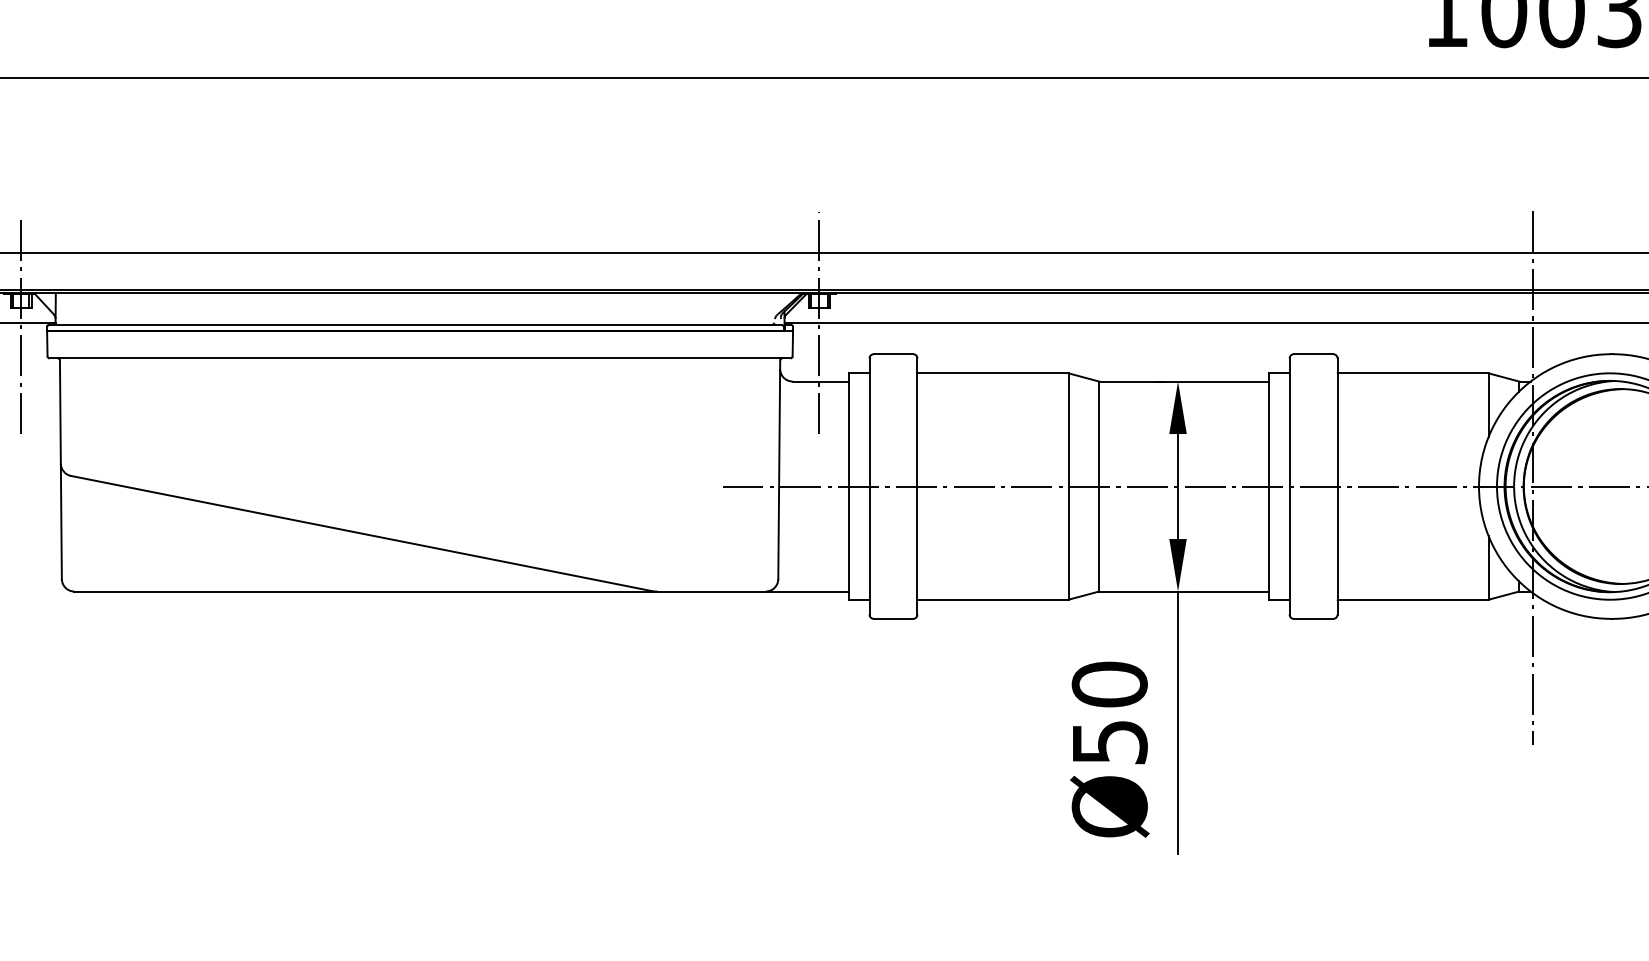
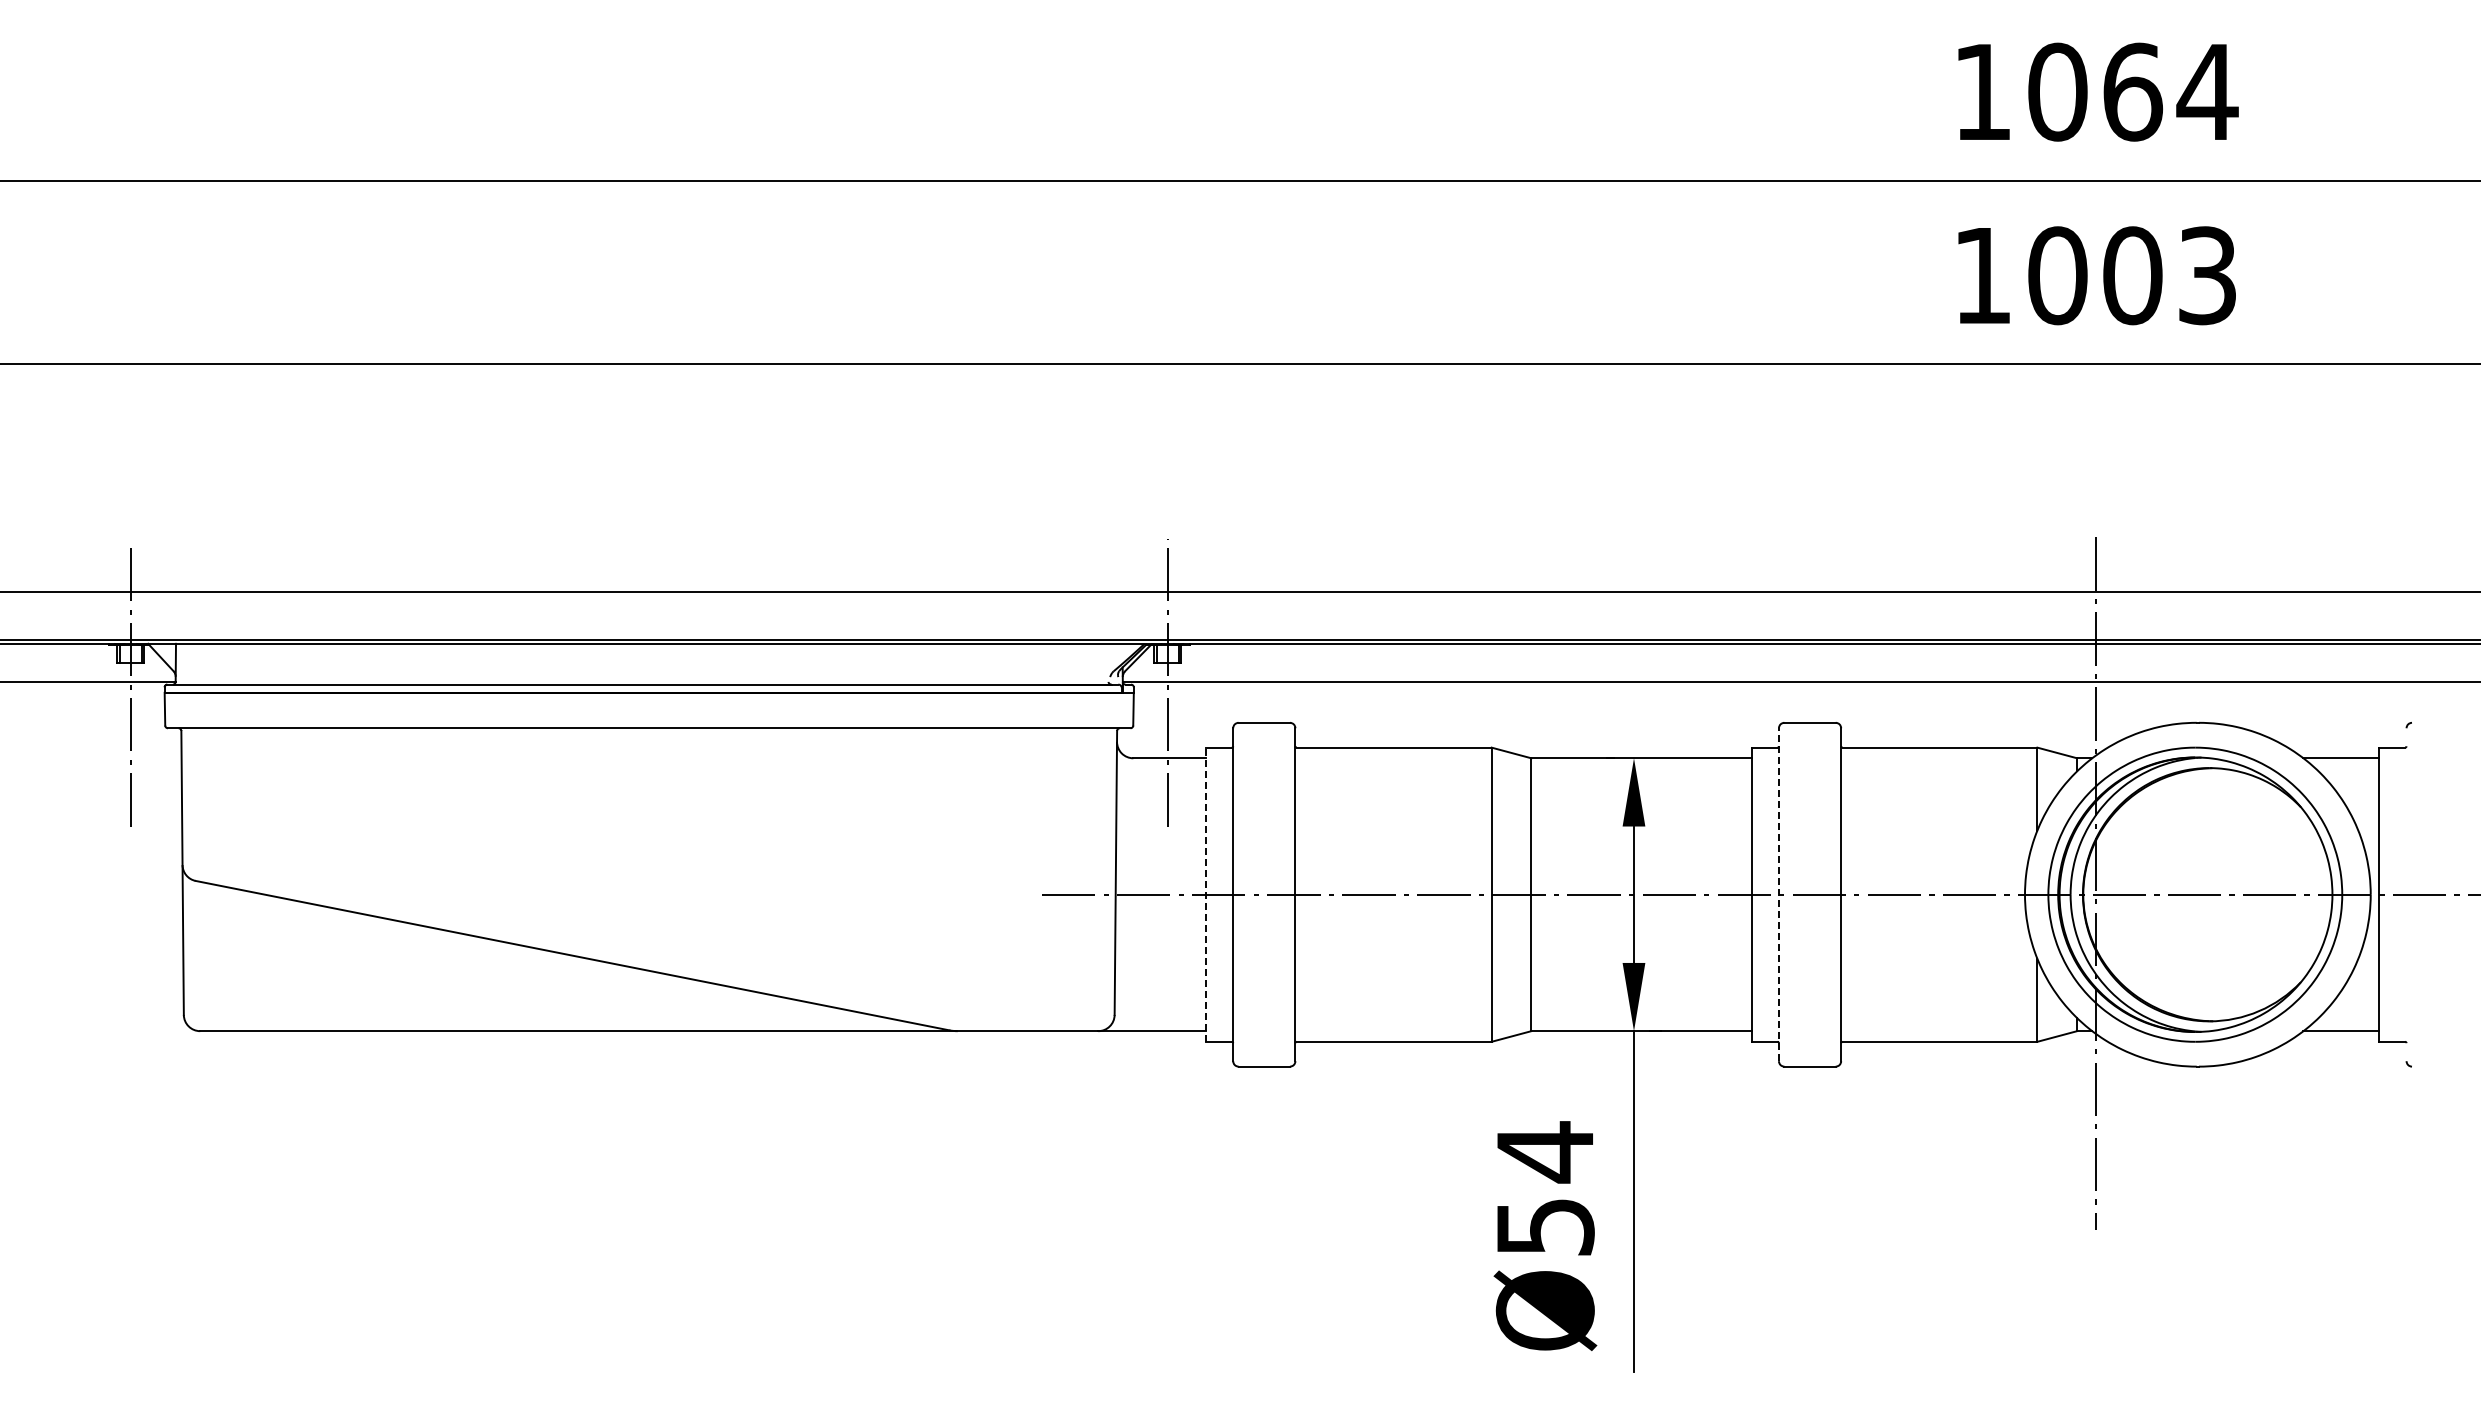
line: (848, 486) -> (1205, 894), solid -> dashed
line: (1289, 486) -> (1778, 894), solid -> dashed
text: (1109, 684) -> (1544, 1152), Ø50 -> Ø54

